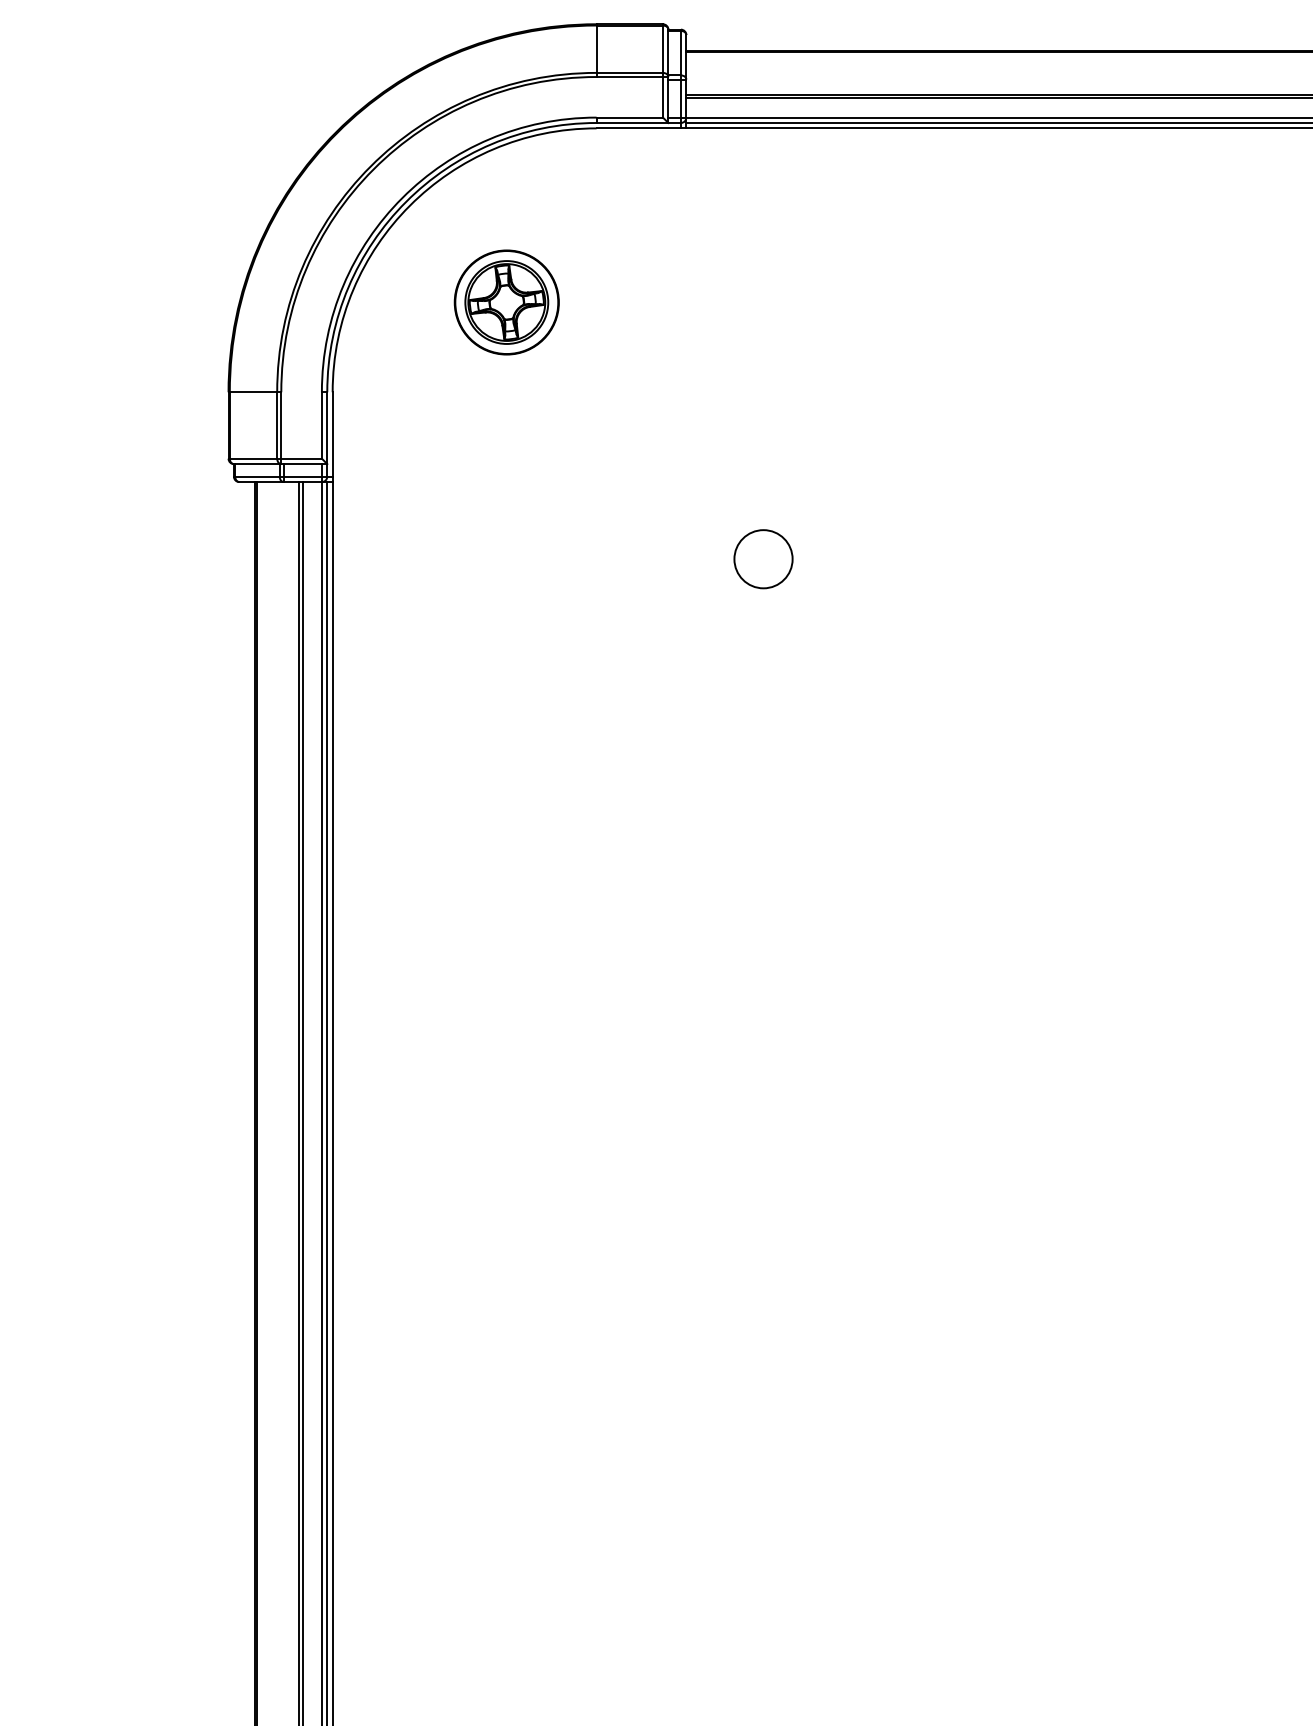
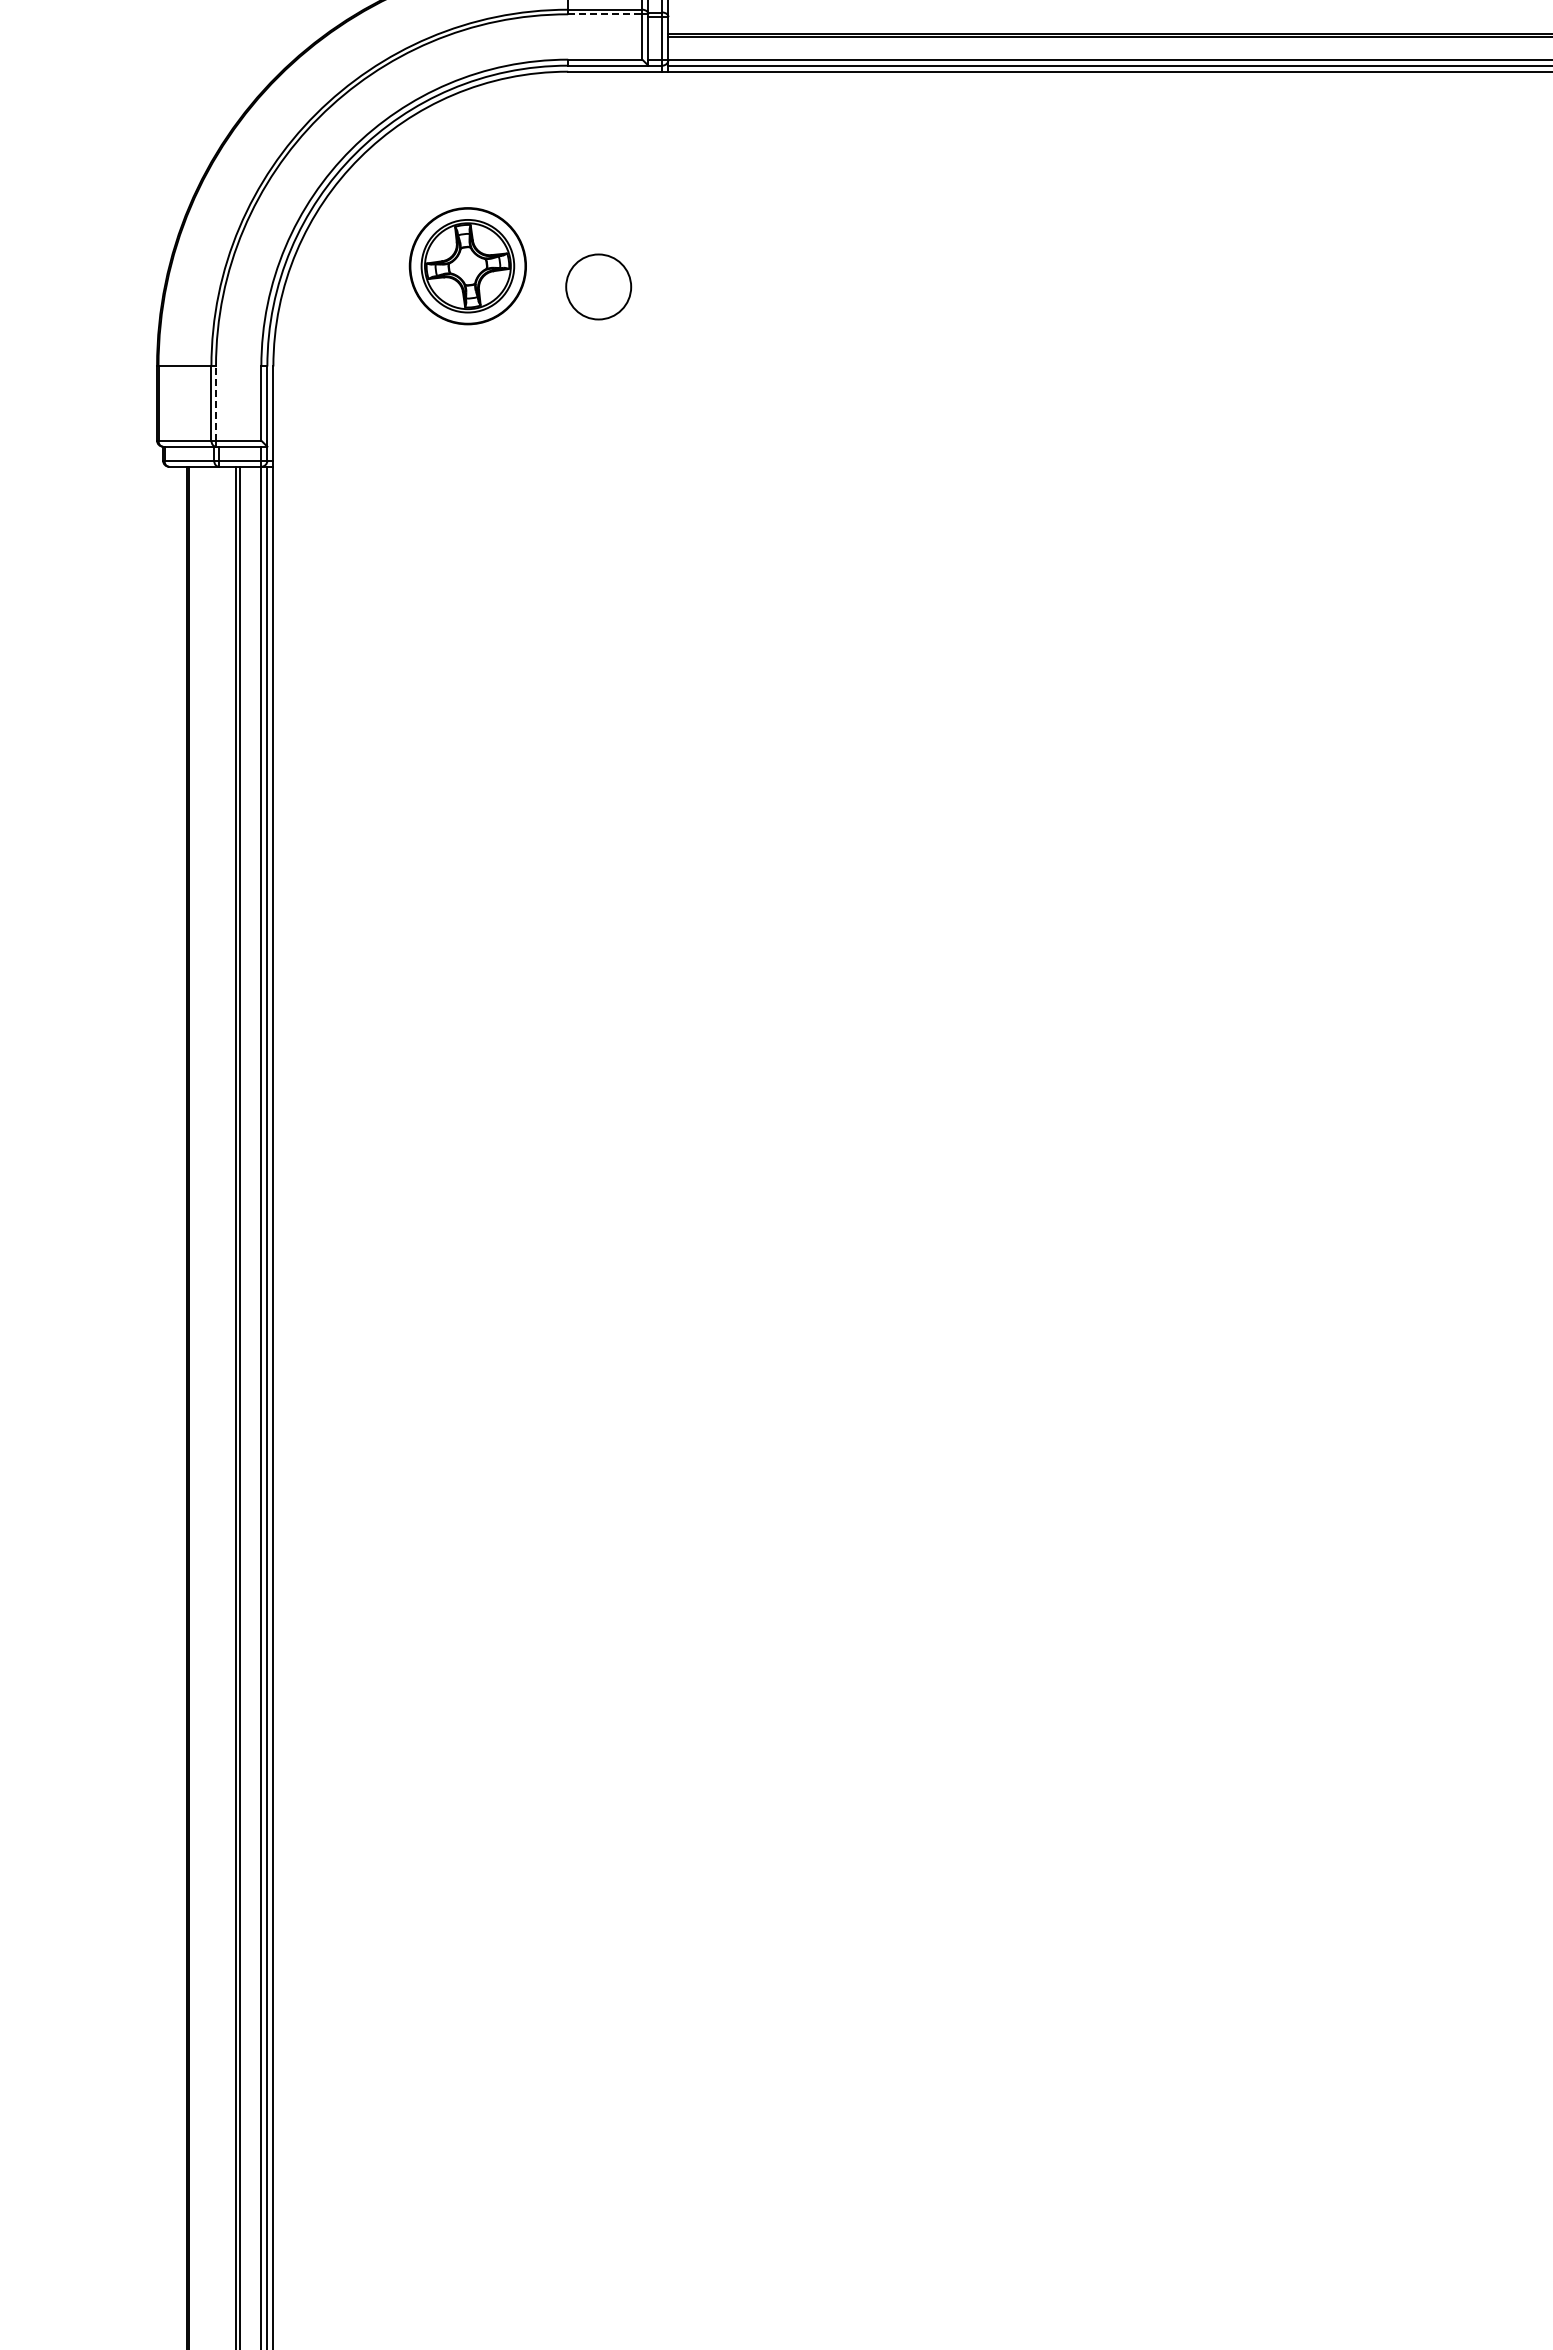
line: (629, 77) -> (605, 14), solid -> dashed
line: (281, 425) -> (216, 403), solid -> dashed
circle: (763, 558) -> (598, 286), moved

